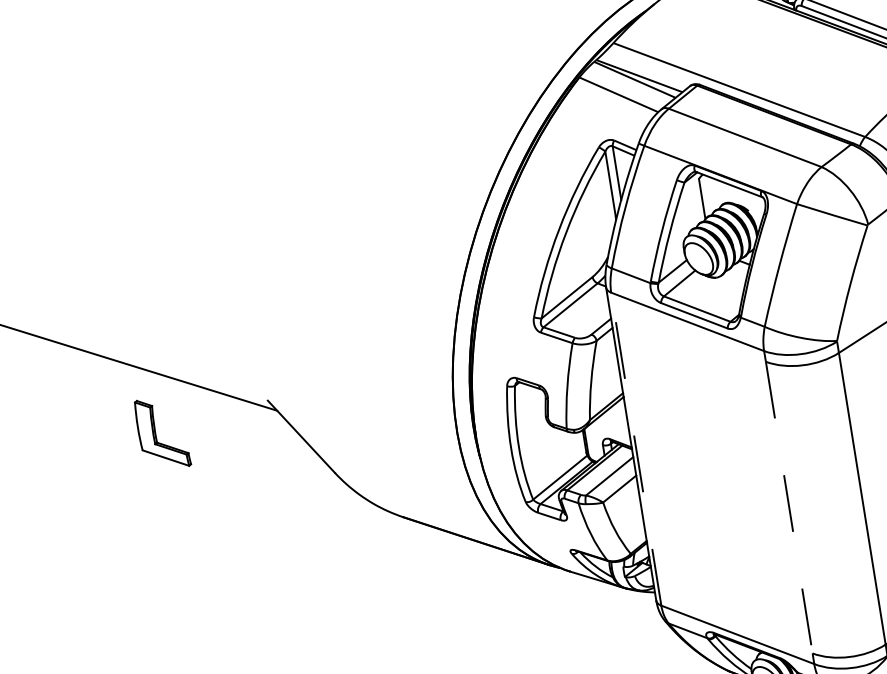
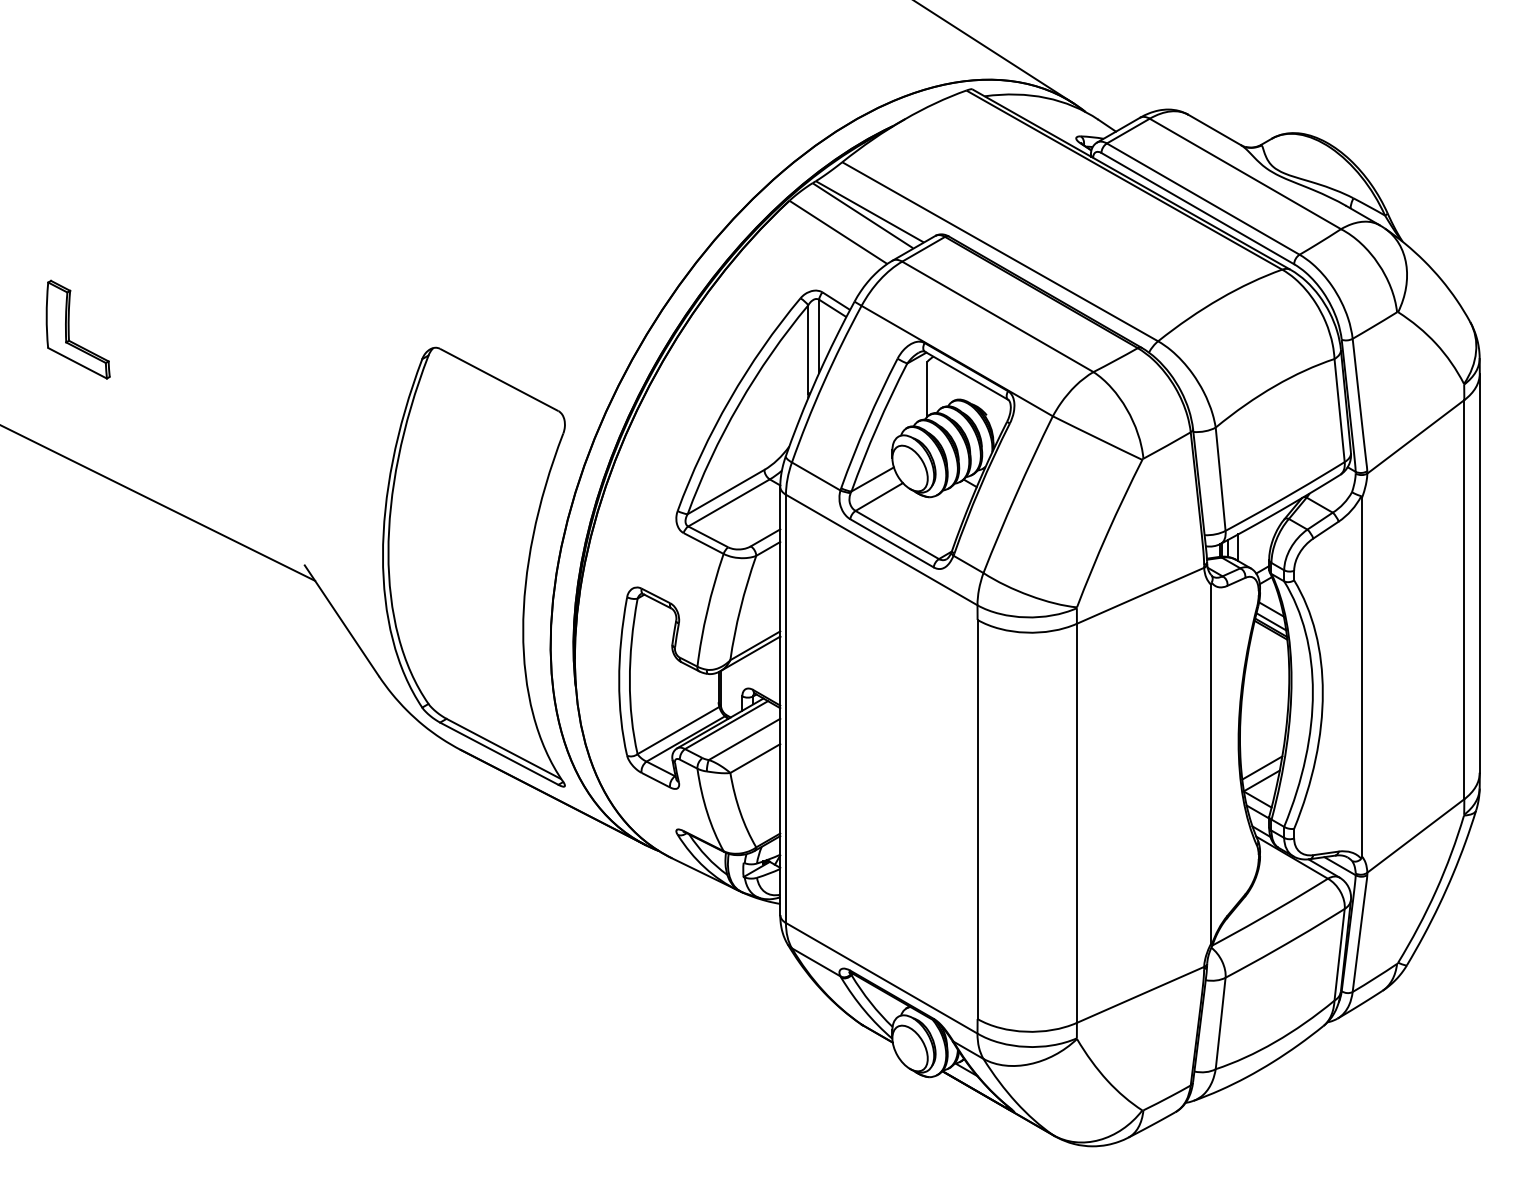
part: (391, 381) -> (473, 566), added
part: (156, 434) -> (69, 329), moved
line: (635, 448) -> (785, 708), dashed -> solid
line: (789, 507) -> (977, 819), dashed -> solid

